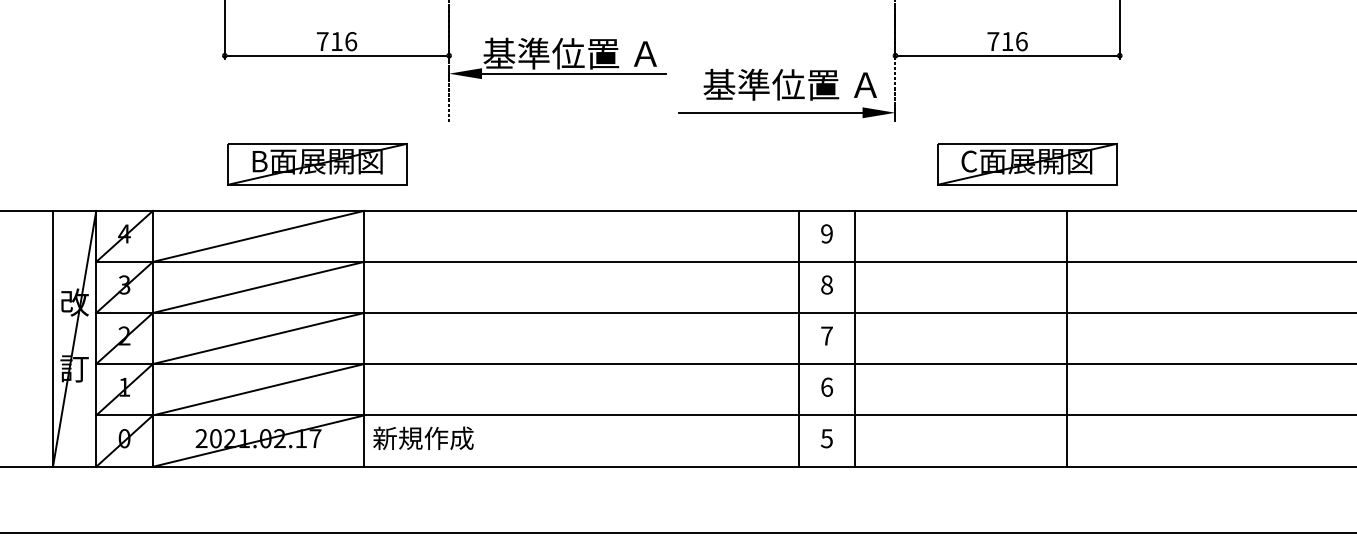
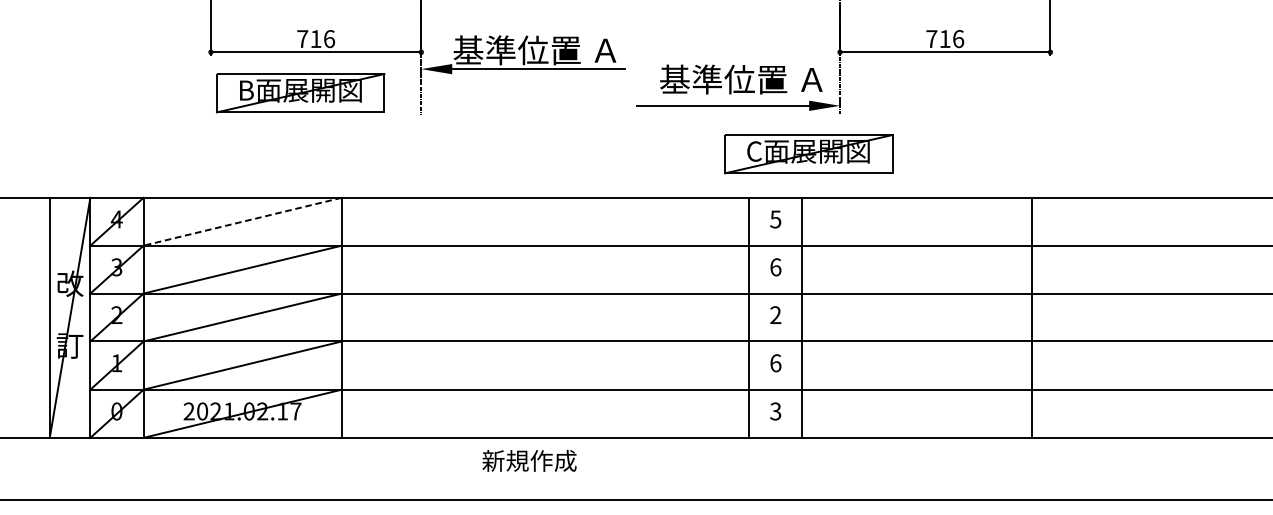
part: (317, 164) -> (300, 93), moved
part: (1027, 164) -> (809, 154), moved
text: (826, 233) -> (775, 219), 9 -> 5
line: (258, 236) -> (242, 221), solid -> dashed
text: (827, 284) -> (776, 266), 8 -> 6
text: (826, 335) -> (775, 314), 7 -> 2
line: (1066, 338) -> (1031, 317), moved
text: (423, 437) -> (529, 460), moved
text: (826, 438) -> (775, 411), 5 -> 3

